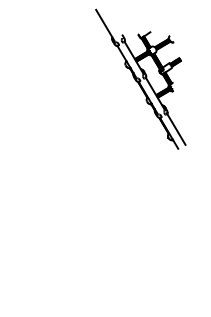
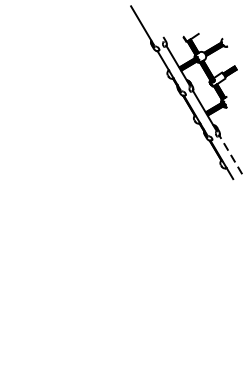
line: (176, 128) -> (231, 153), solid -> dashed

